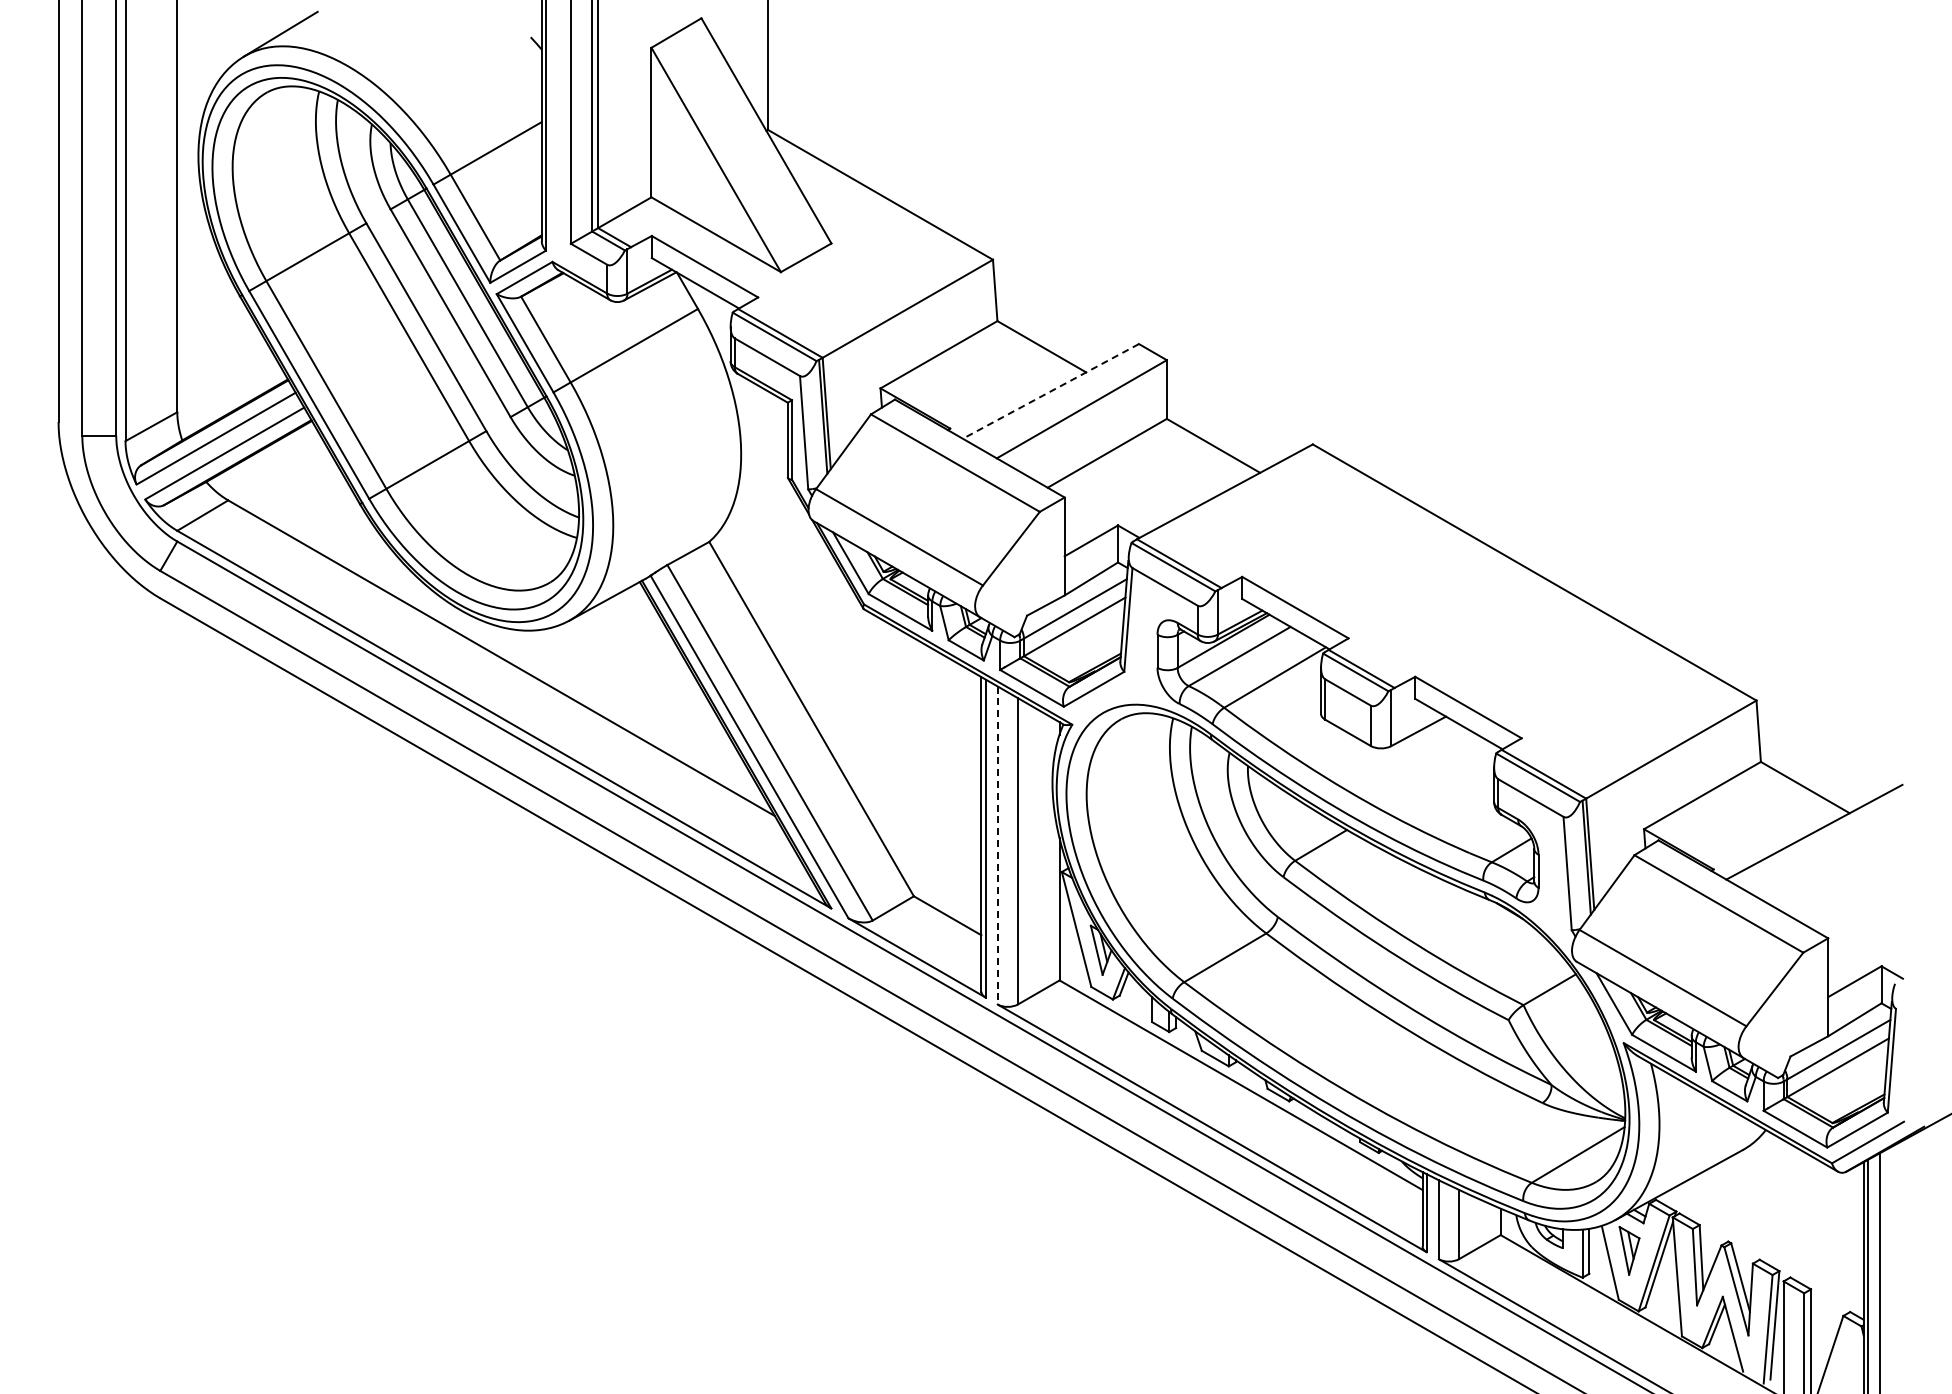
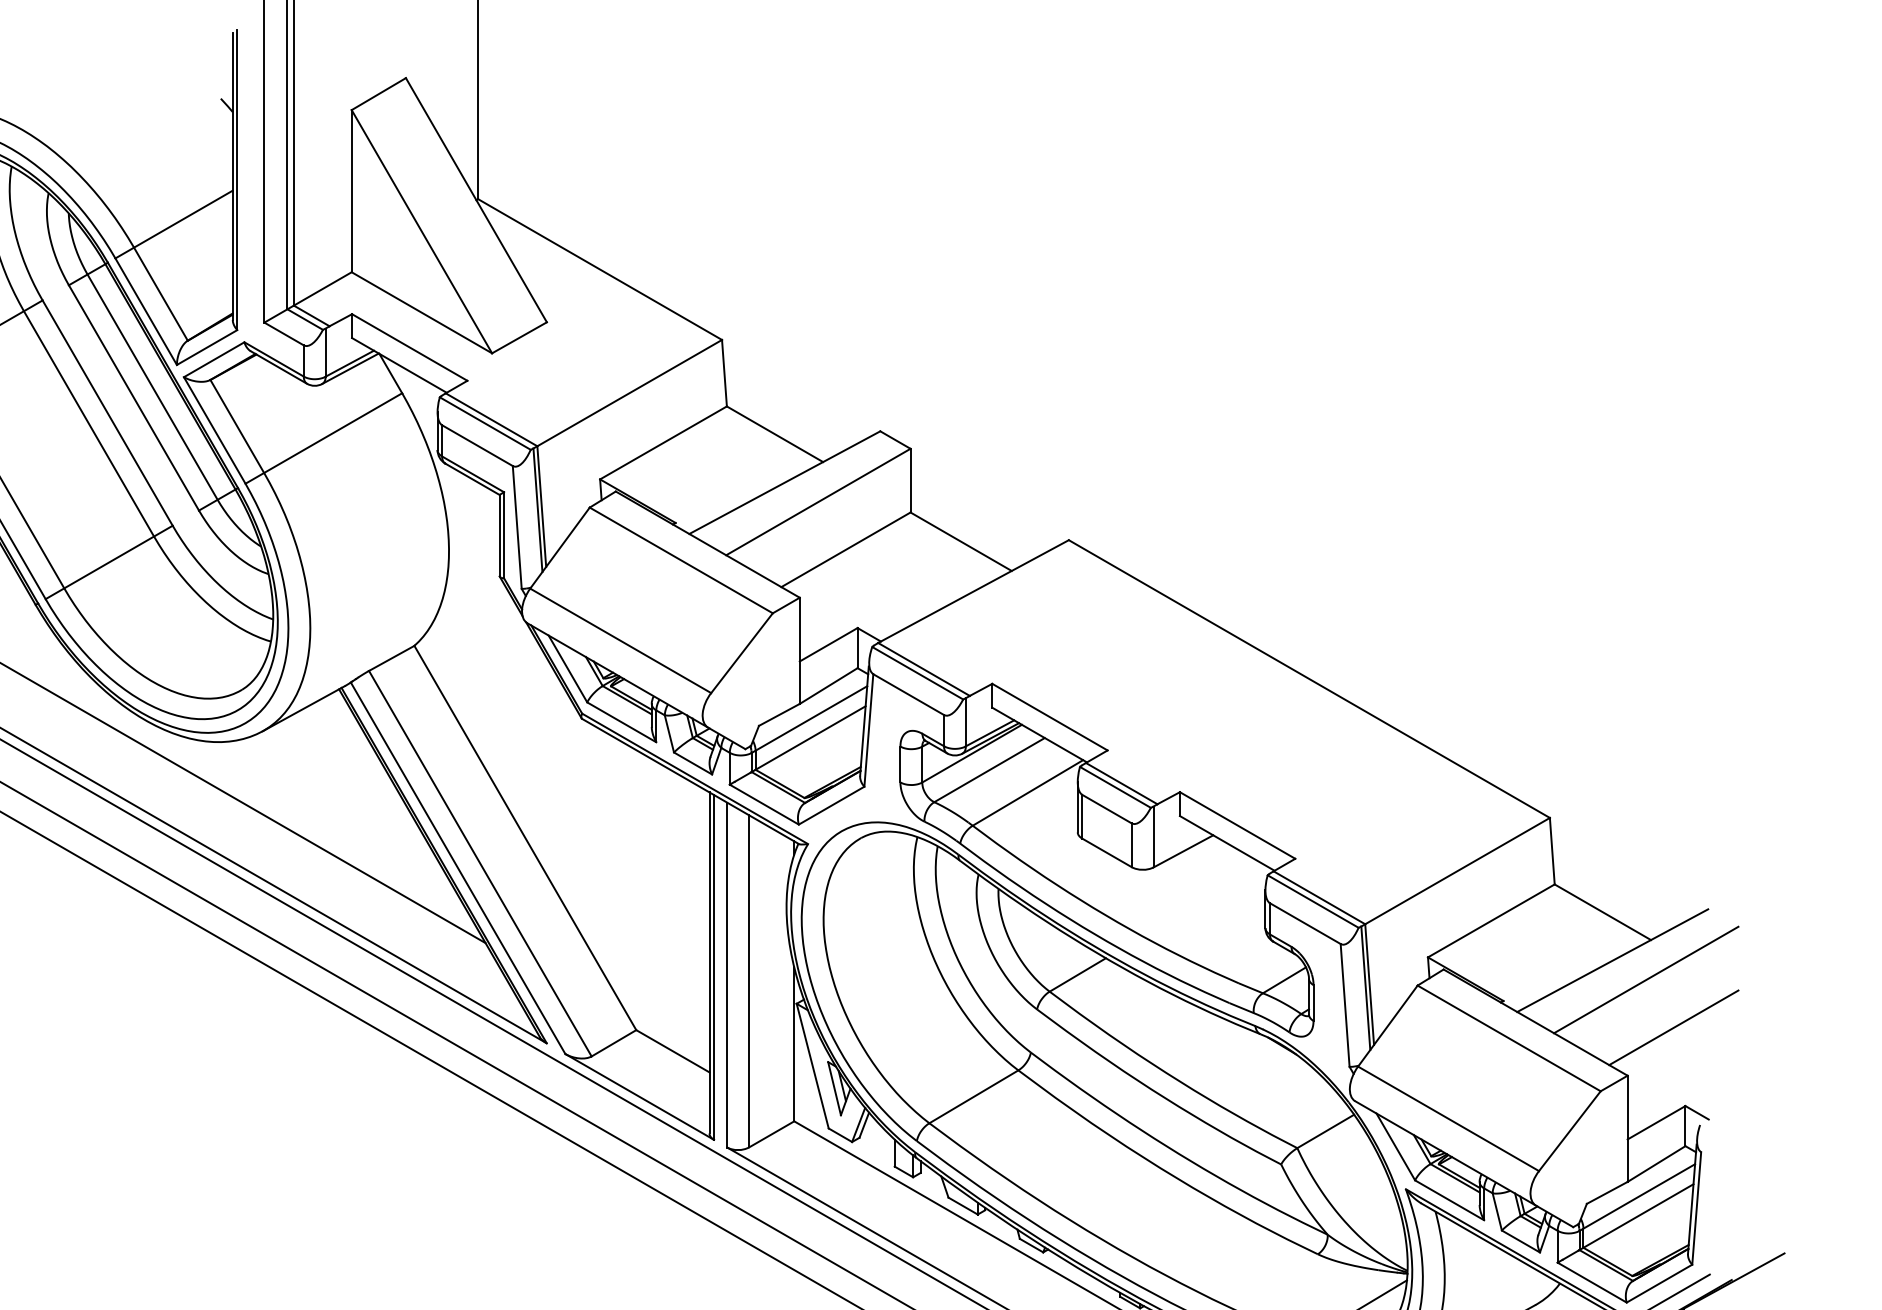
line: (1050, 391) -> (784, 482), dashed -> solid
line: (997, 846) -> (726, 976), dashed -> solid
line: (1845, 850) -> (1646, 980), added
line: (1870, 893) -> (1673, 1027), added

